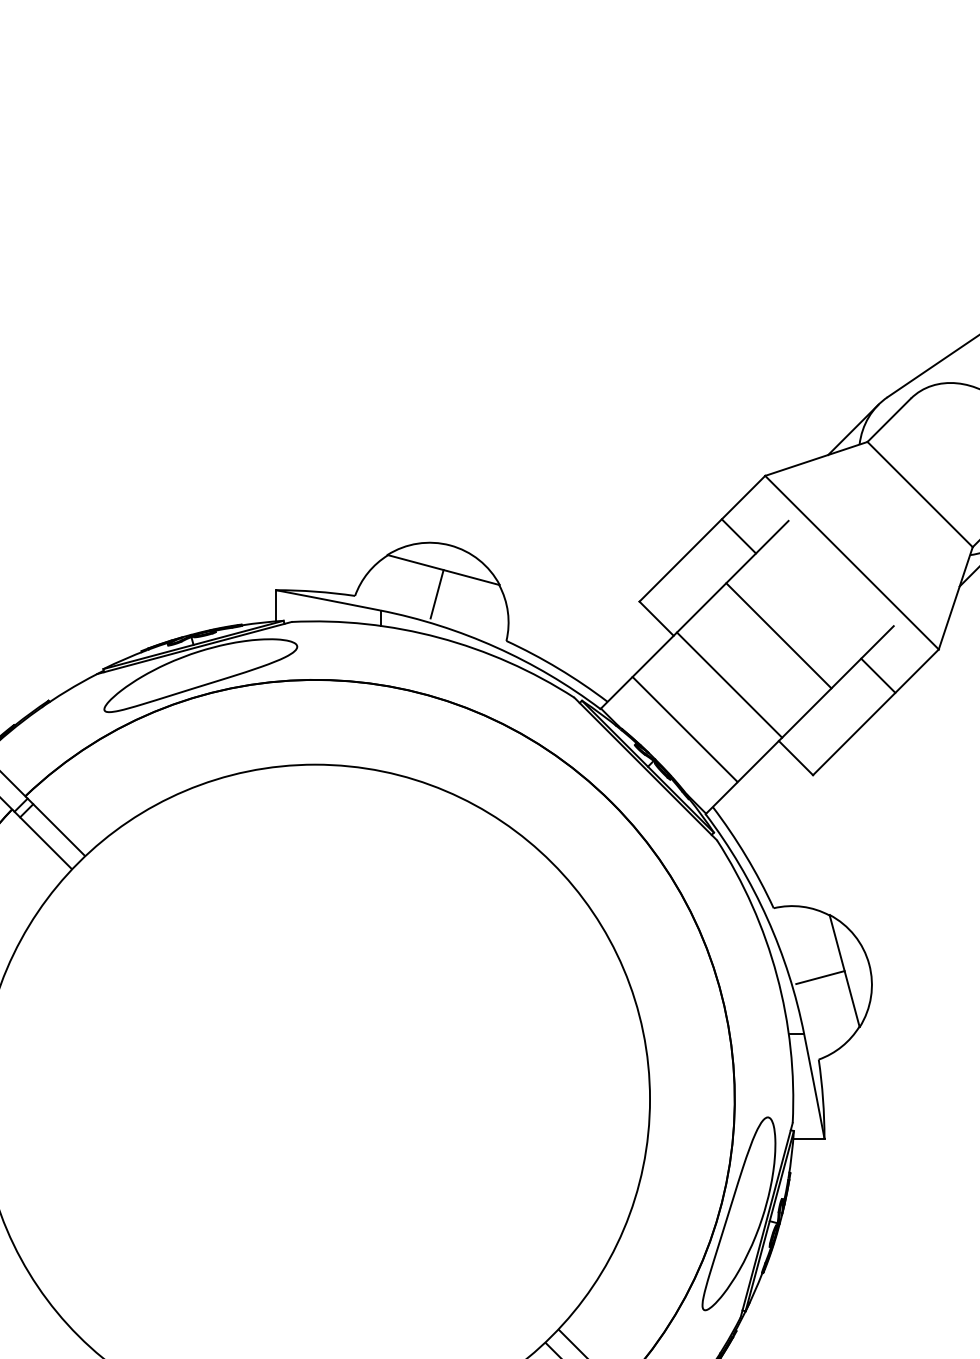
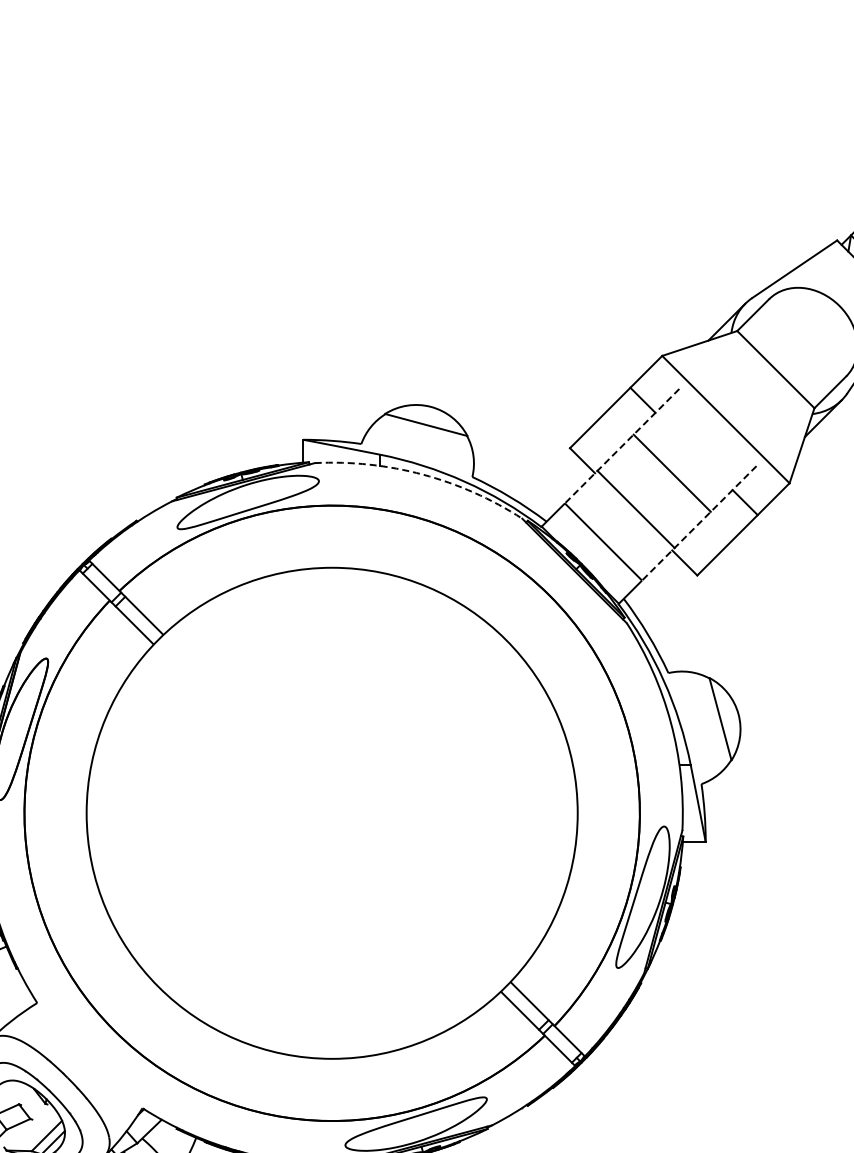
line: (437, 593) -> (421, 442), removed
line: (711, 599) -> (622, 446), solid -> dashed
arc: (438, 637) -> (422, 474), solid -> dashed
line: (816, 704) -> (699, 523), solid -> dashed
line: (820, 976) -> (702, 723), removed

